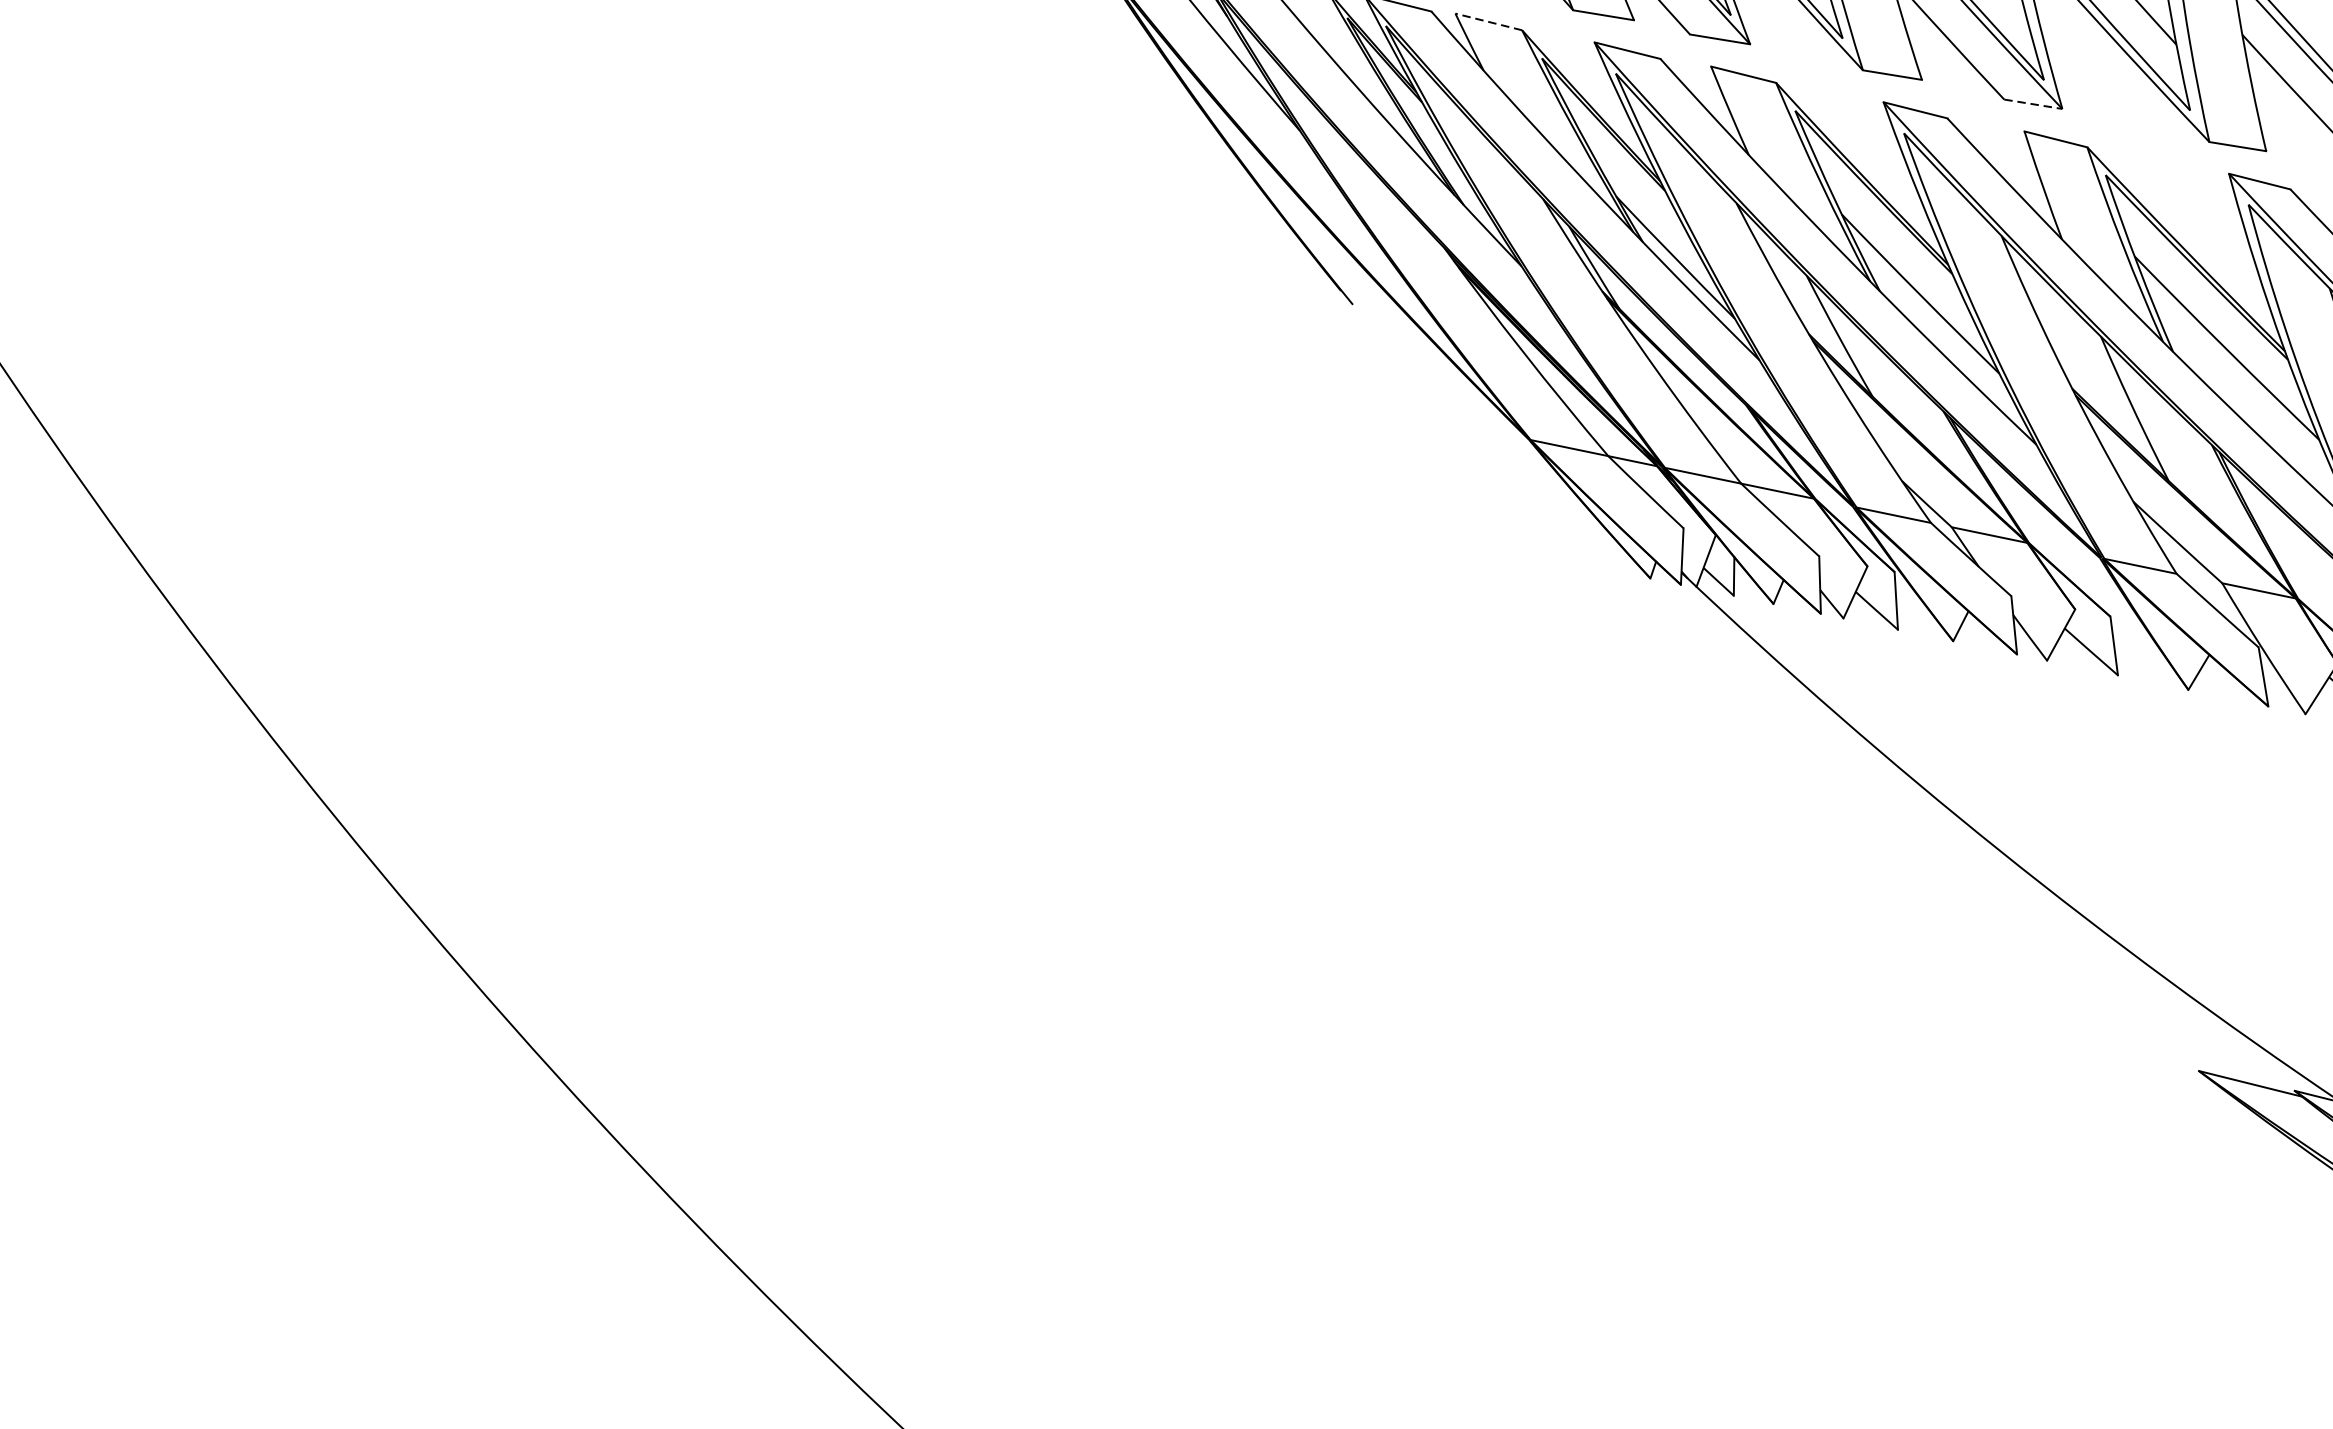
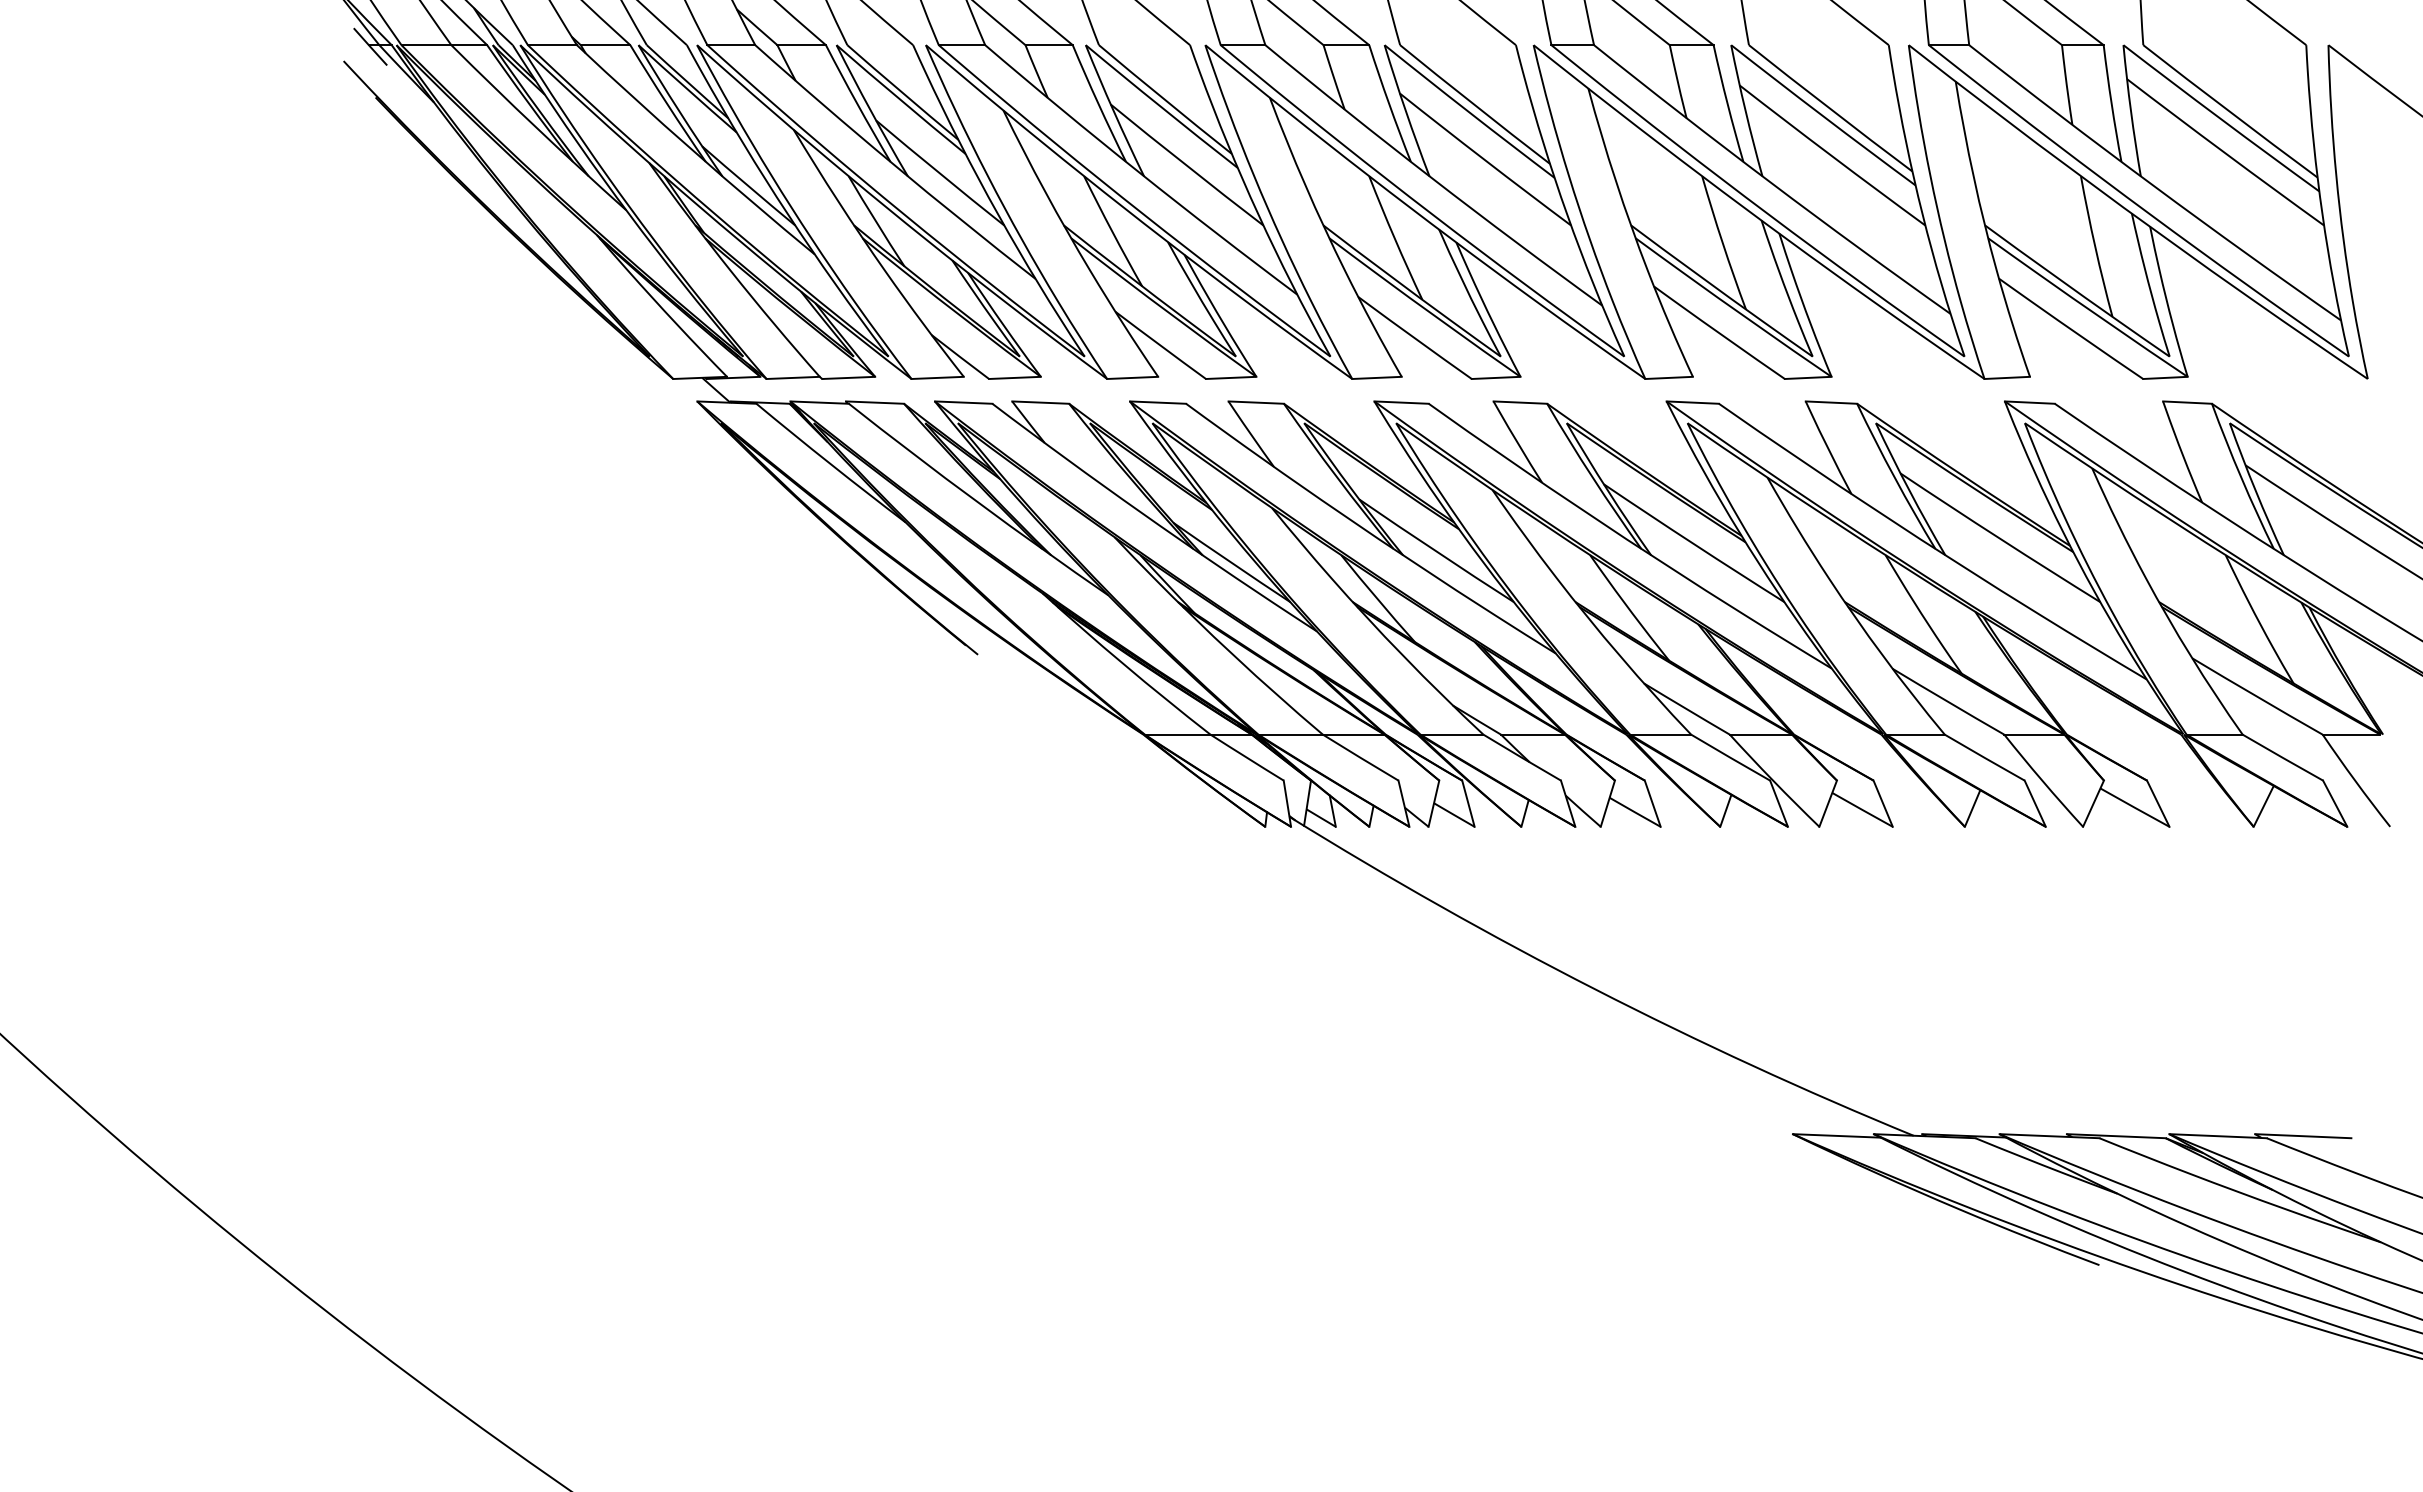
line: (1488, 21) -> (1040, 402), dashed -> solid
line: (2033, 103) -> (1496, 377), dashed -> solid

